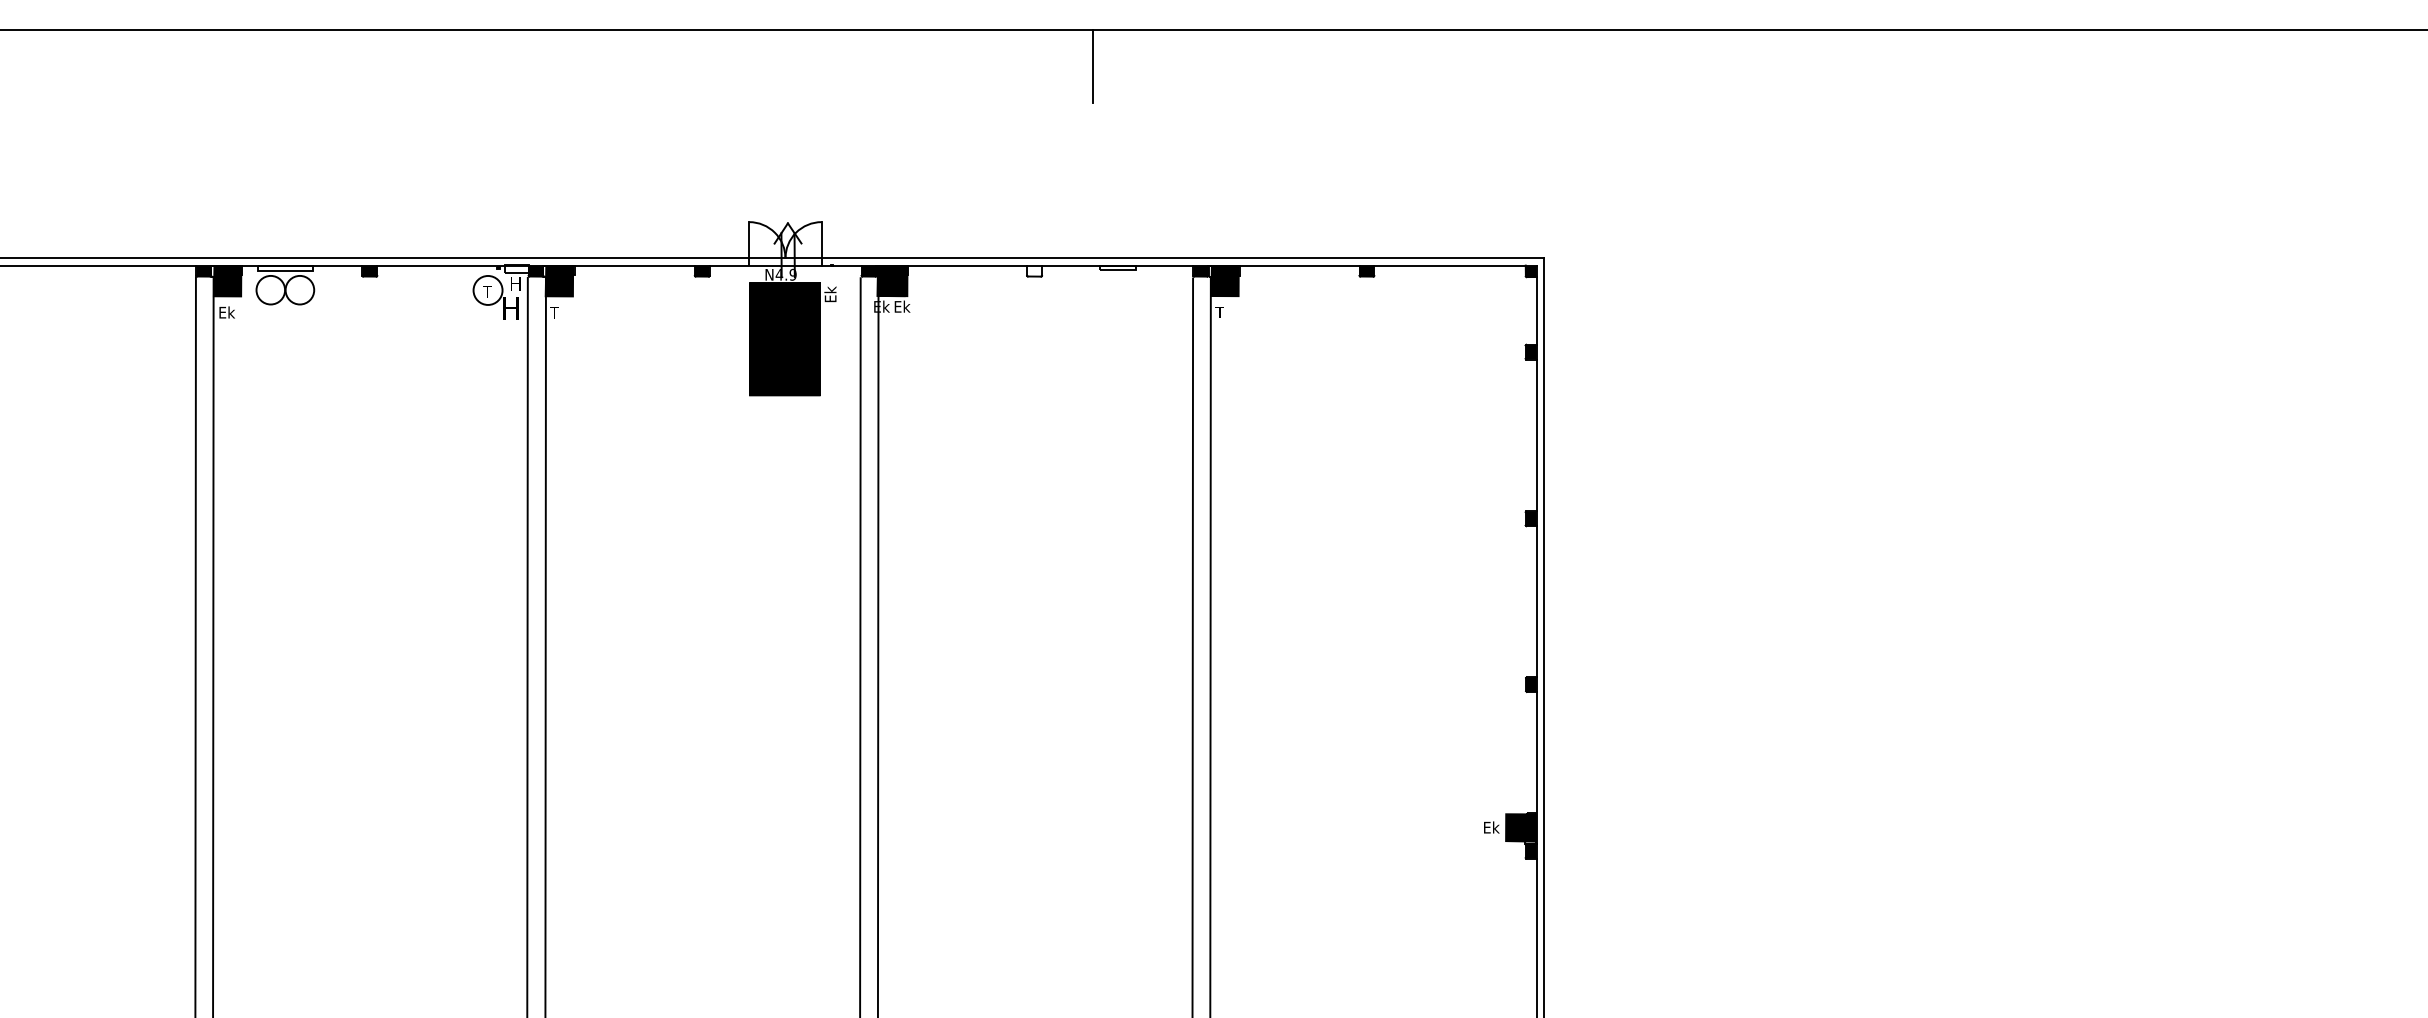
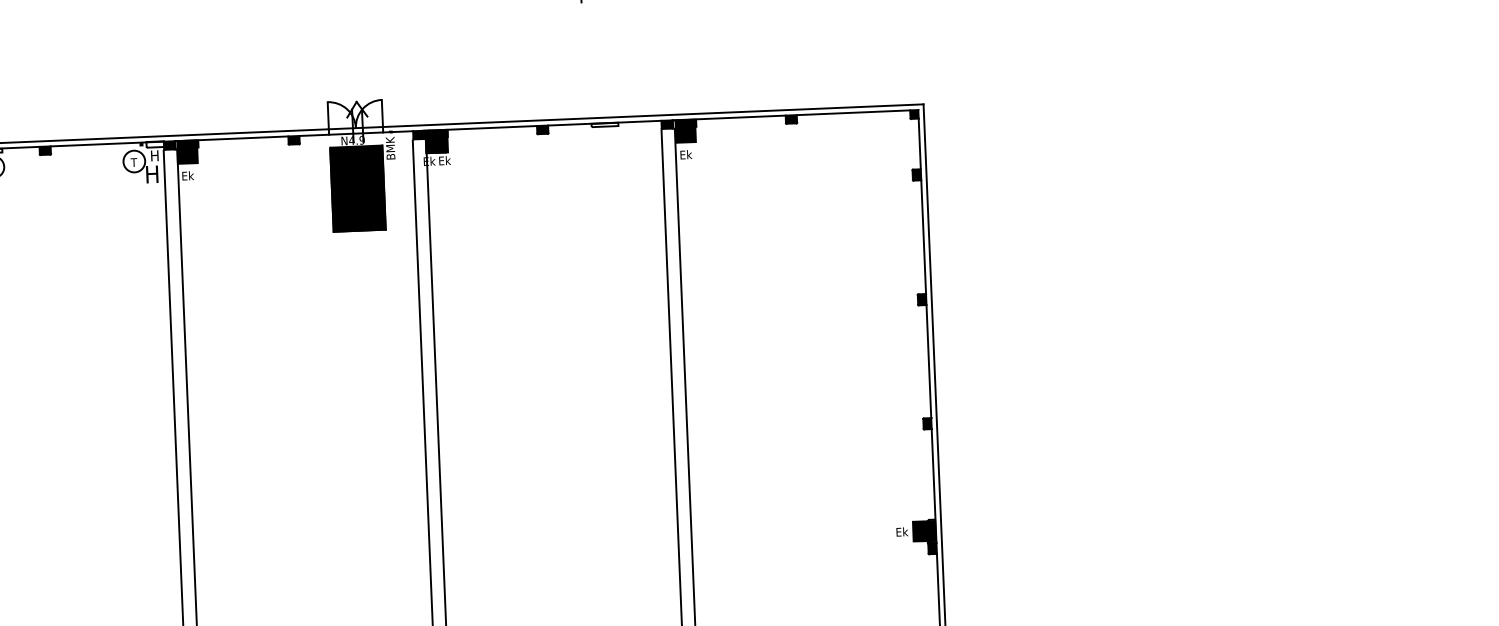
fill: (1034, 270) -> (542, 129), added
text: (830, 284) -> (390, 146), Ek -> BMK
text: (558, 312) -> (187, 175), T -> Ek
text: (1223, 312) -> (685, 154), T -> Ek

